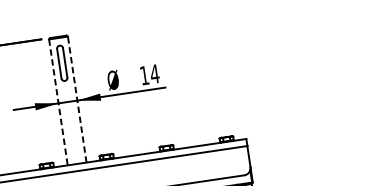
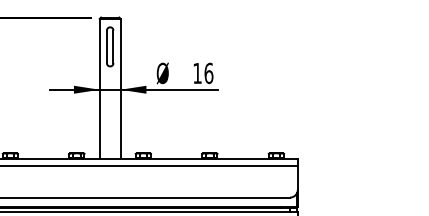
text: (154, 74) -> (208, 73), 14 -> 16
line: (77, 99) -> (120, 88), dashed -> solid
line: (58, 102) -> (99, 88), dashed -> solid

